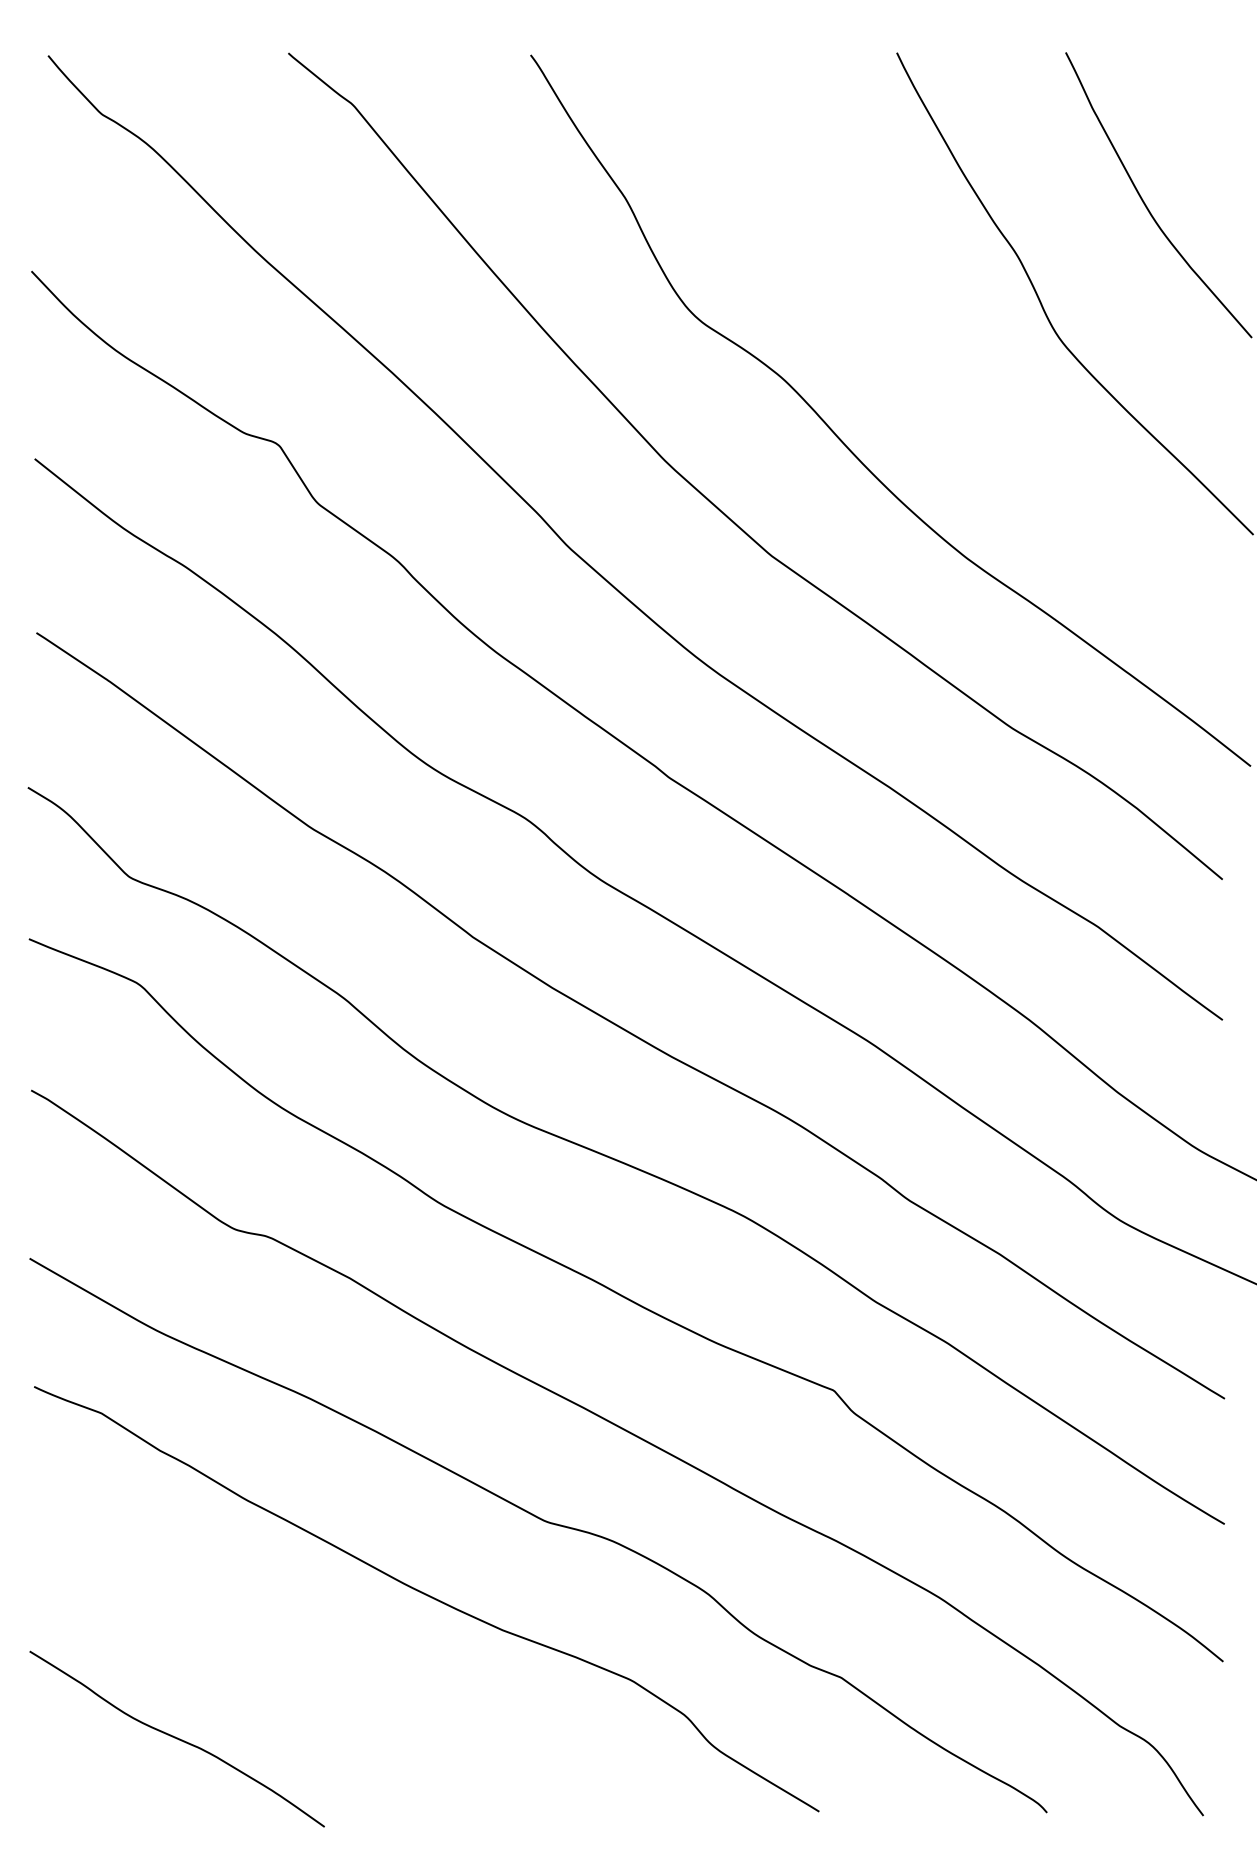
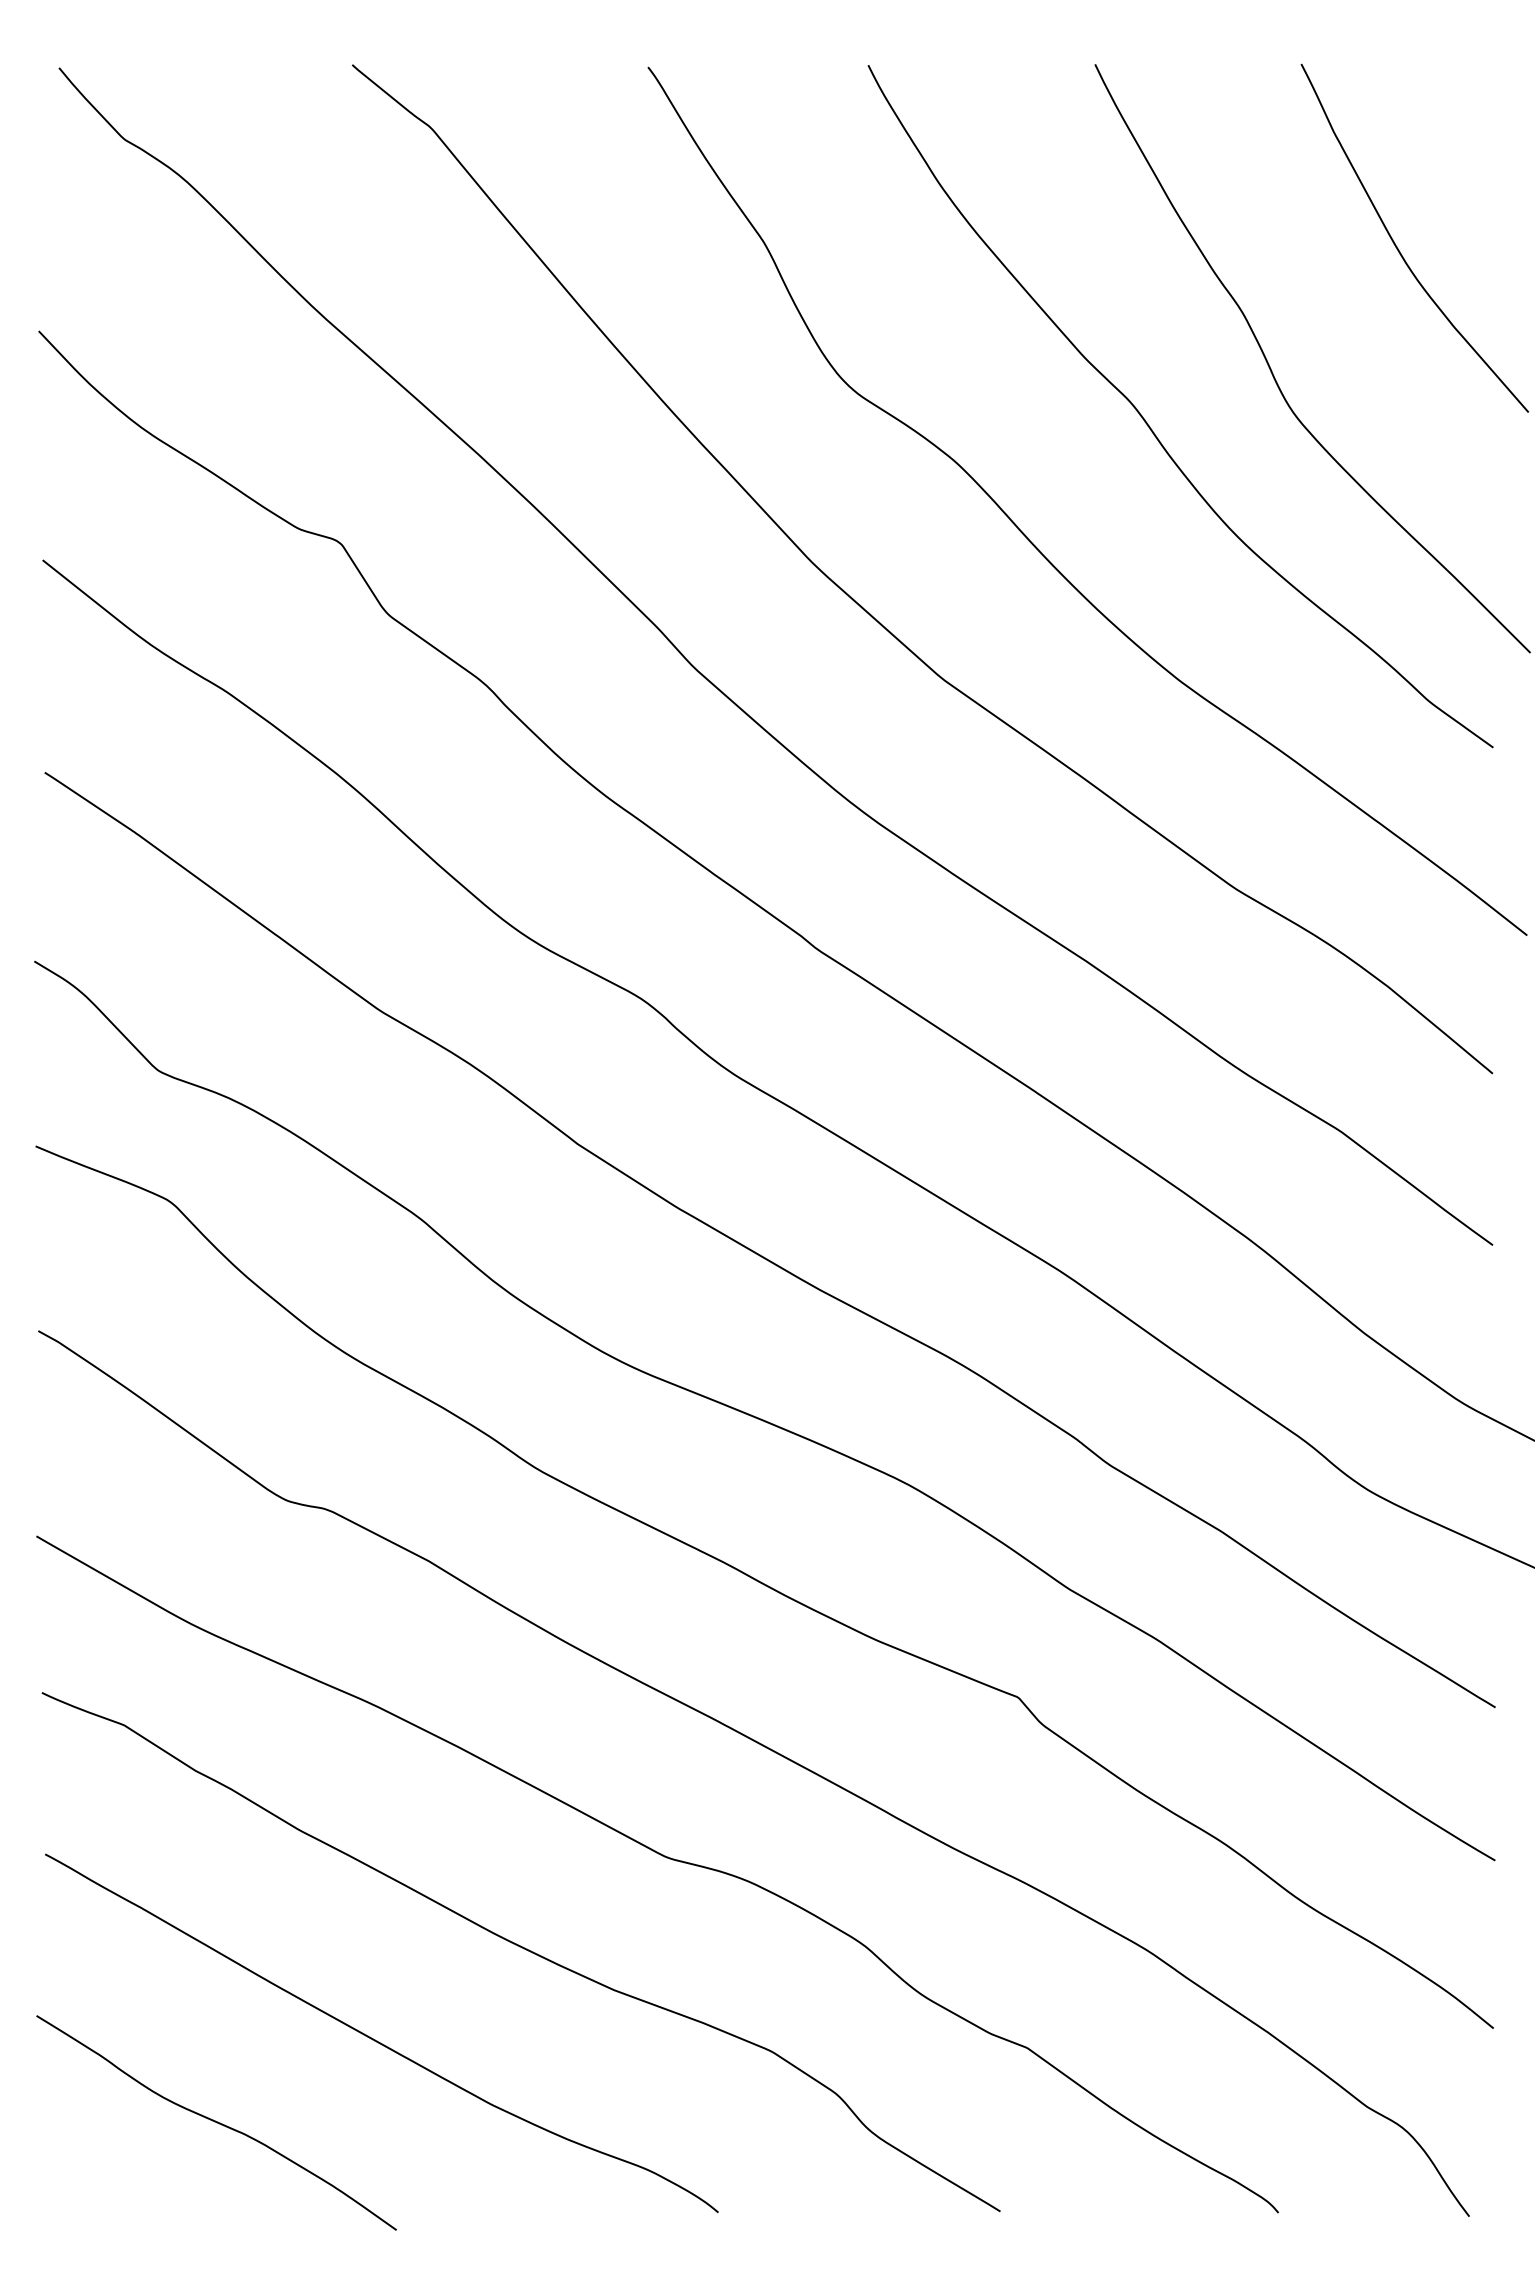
curve: (942, 349) -> (1150, 426), added
curve: (309, 1671) -> (377, 2040), added

